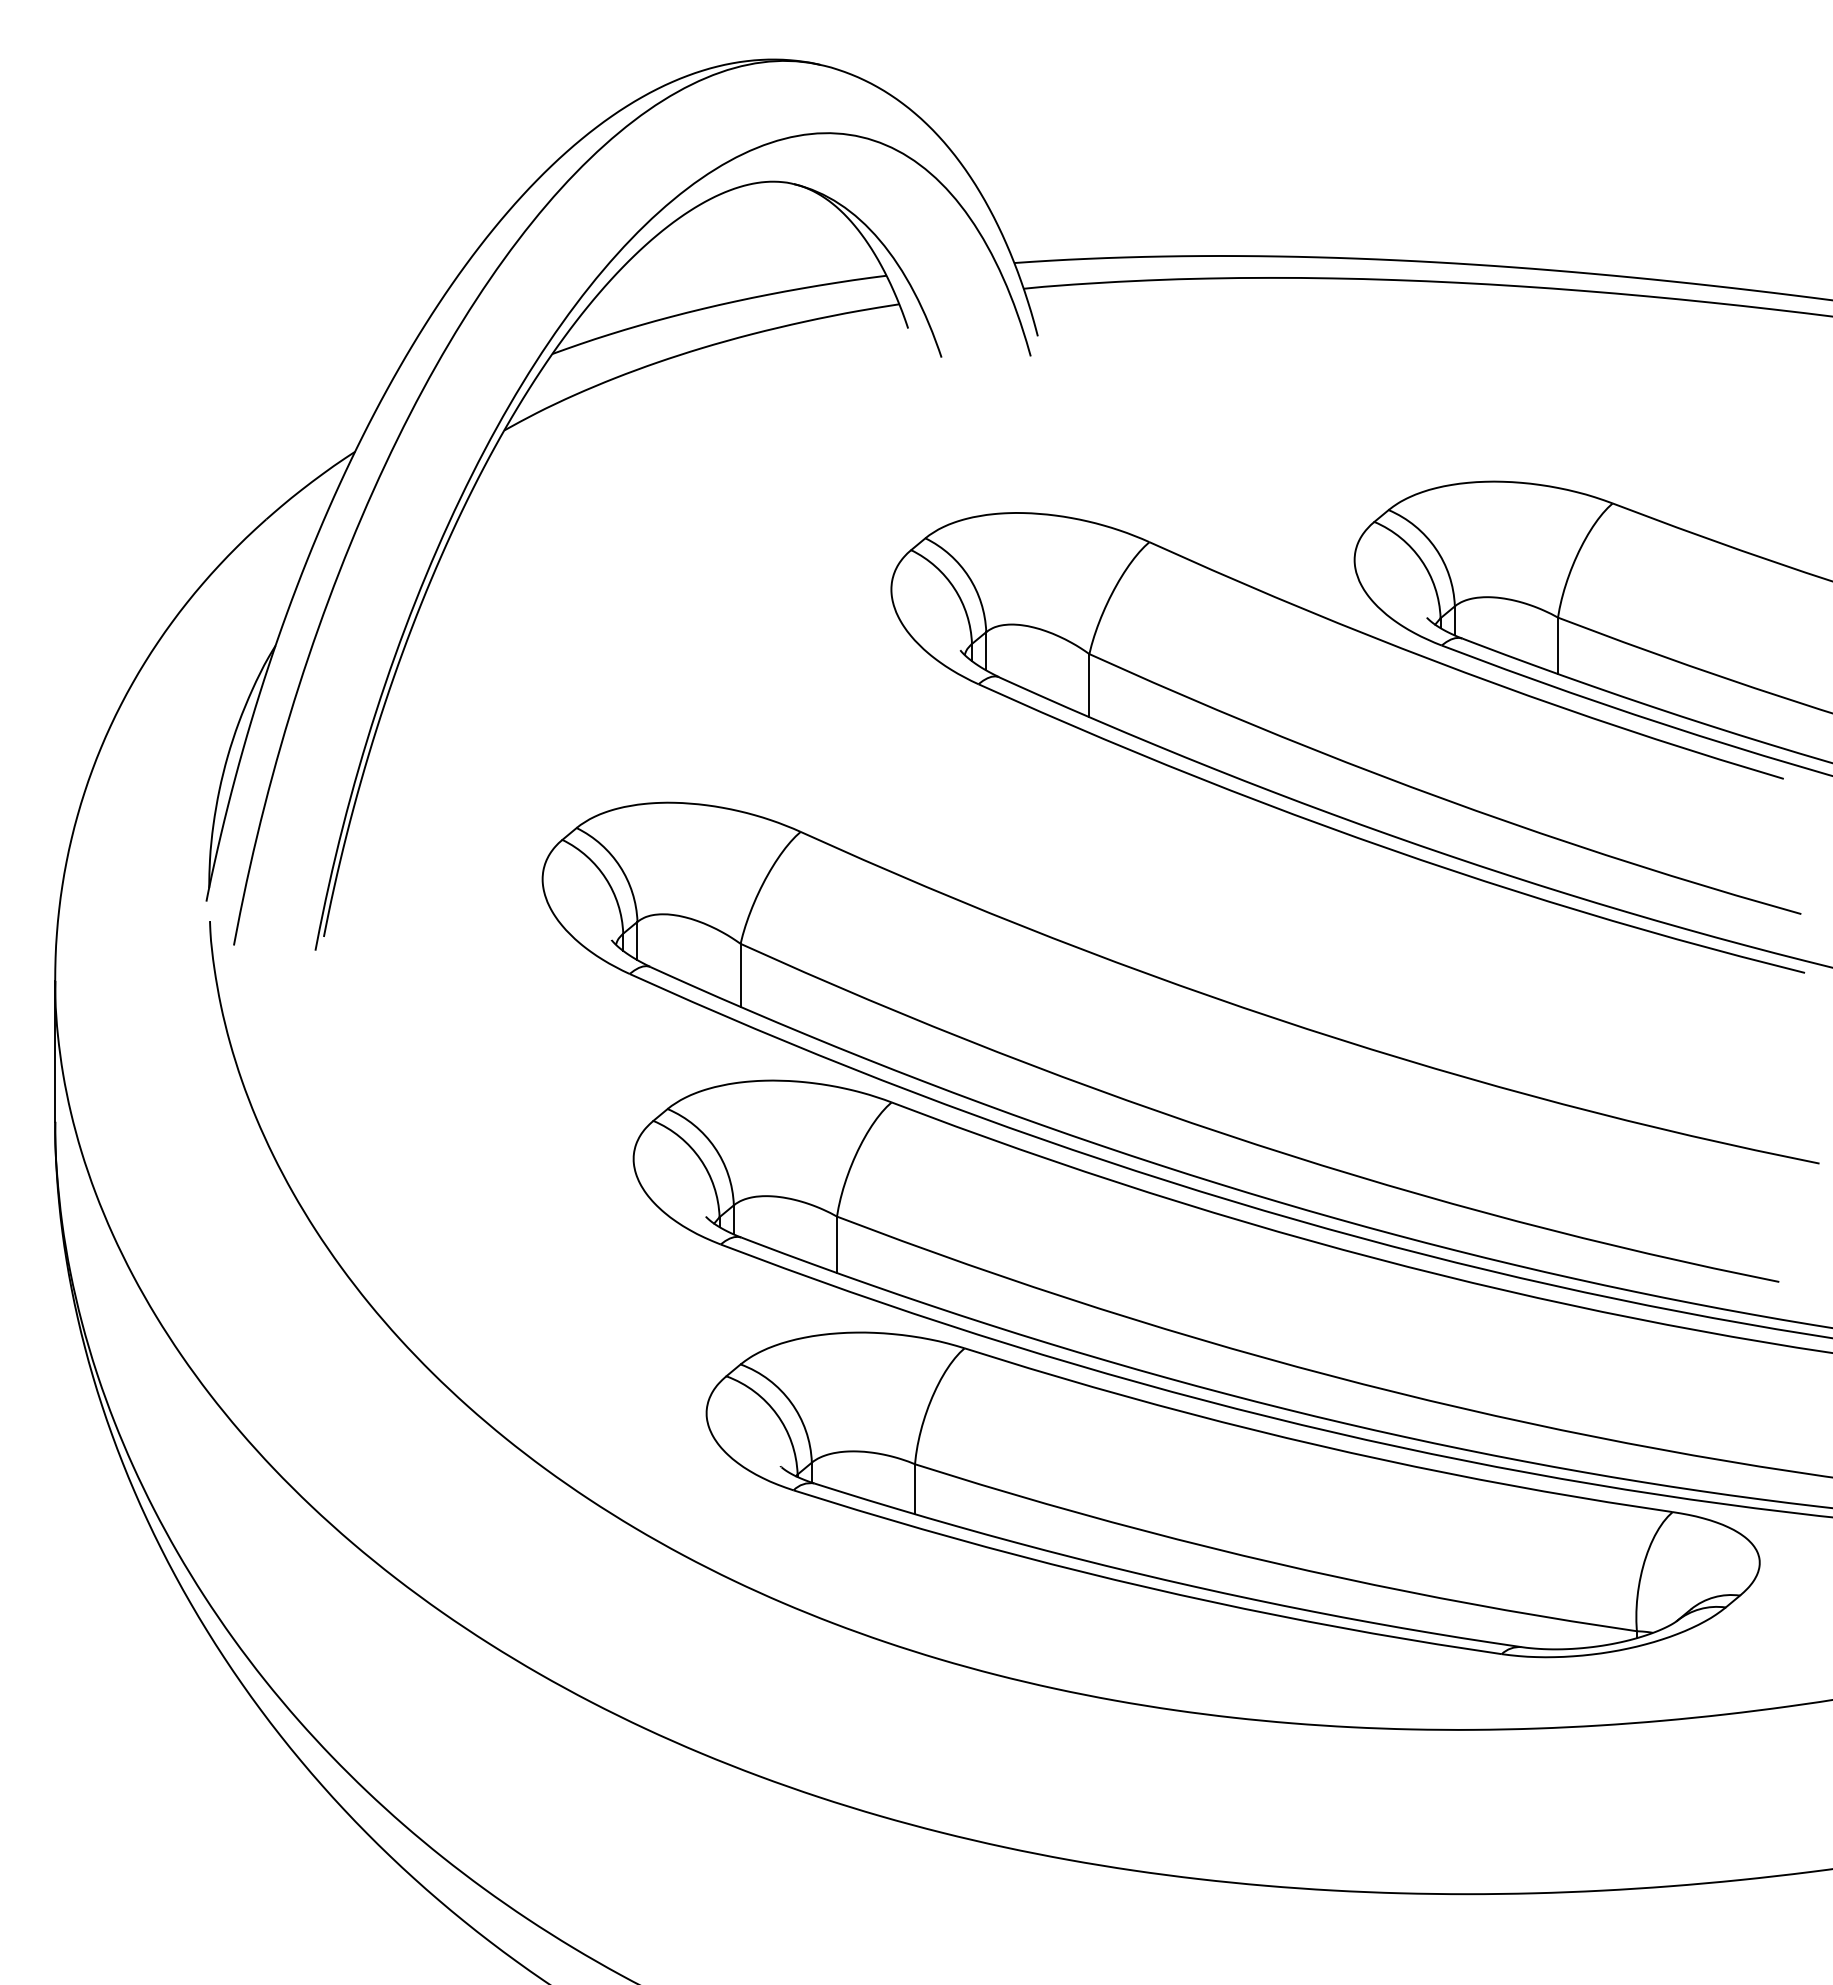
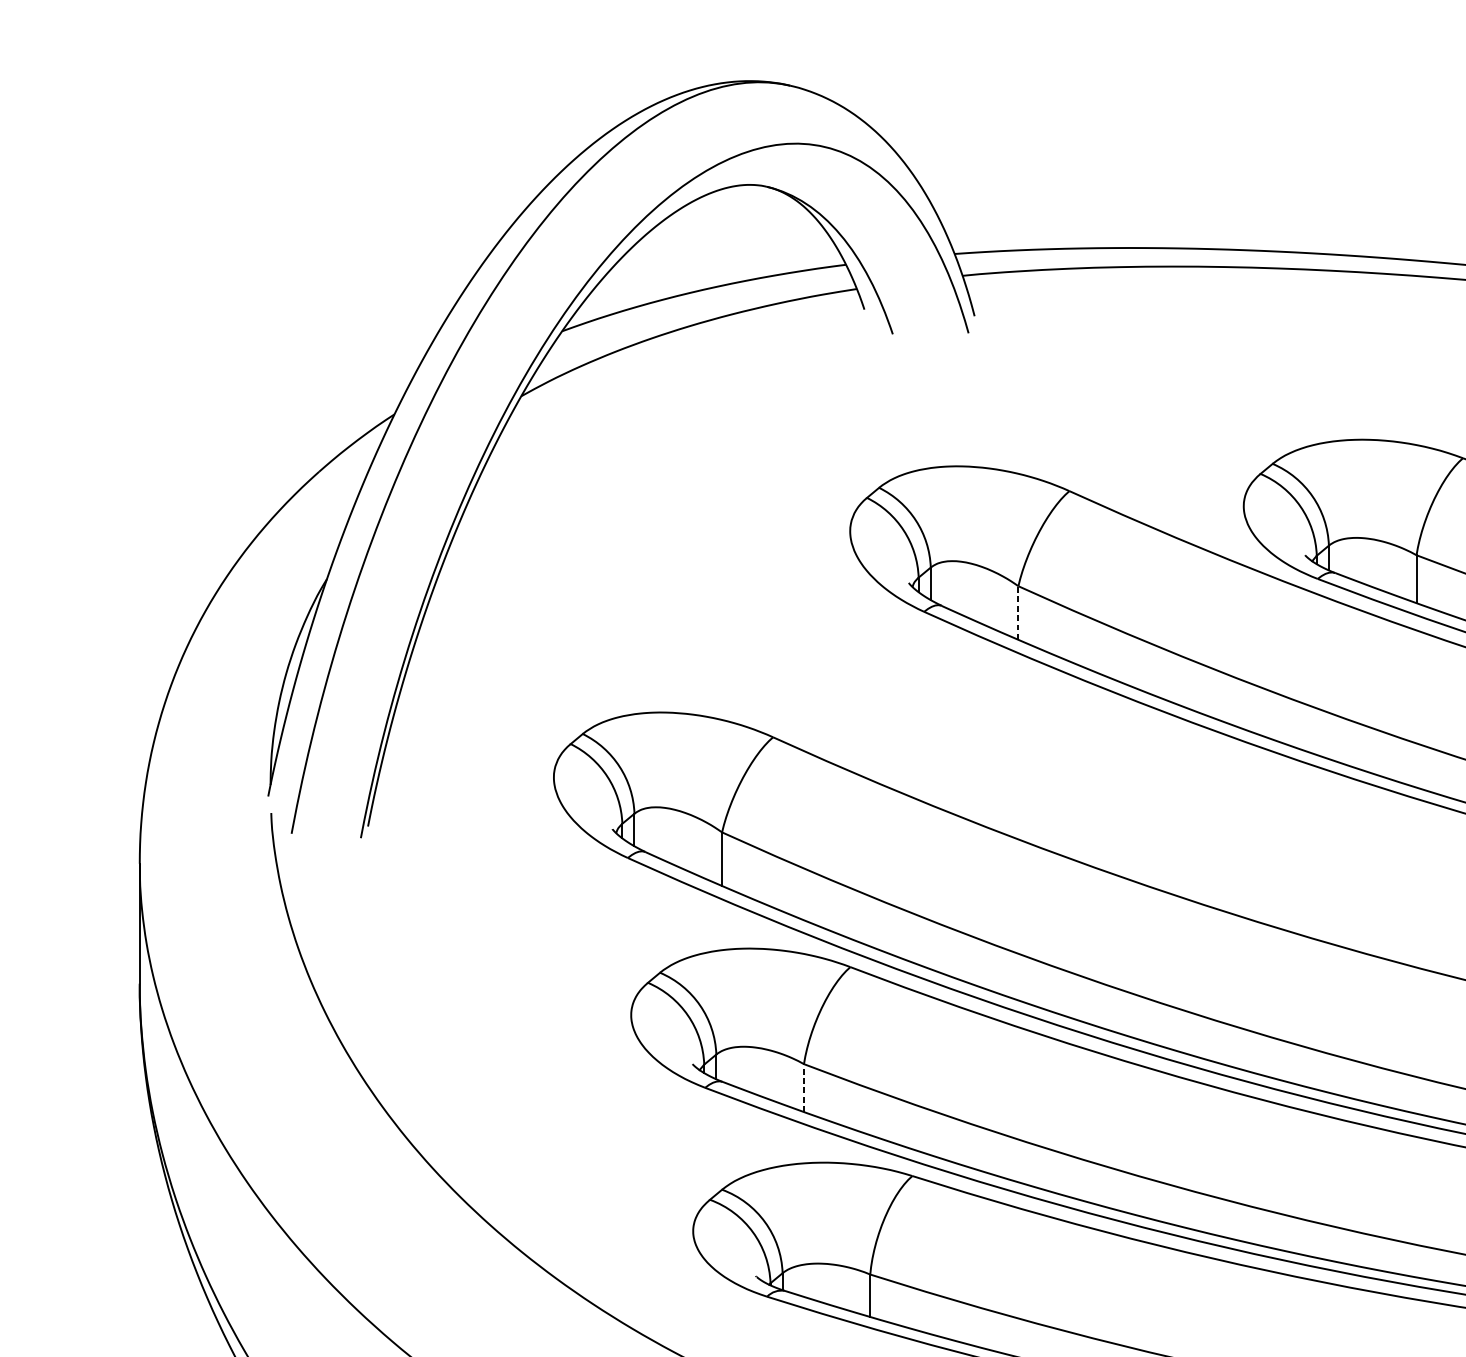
line: (1089, 685) -> (1018, 612), solid -> dashed
line: (837, 1244) -> (804, 1087), solid -> dashed

